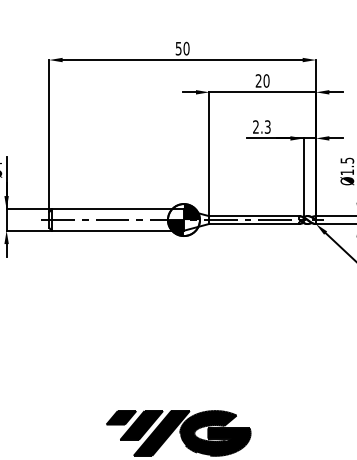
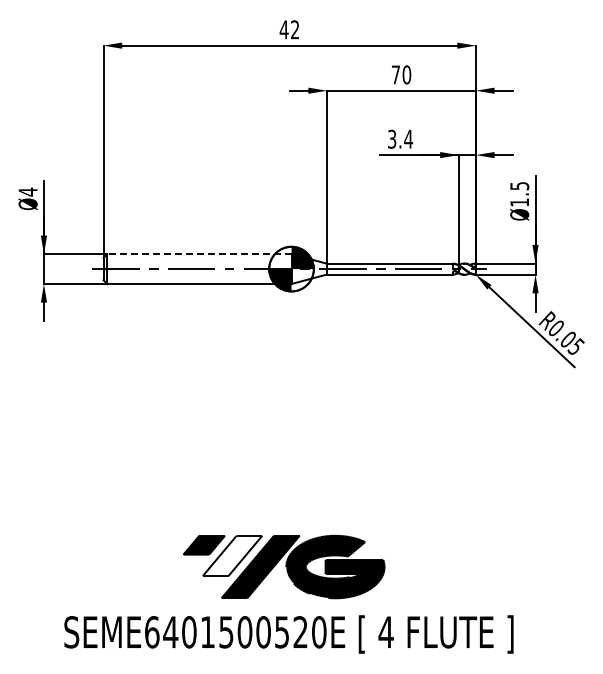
text: (182, 48) -> (289, 29), 50 -> 42
text: (258, 80) -> (395, 74), 20 -> 70
text: (261, 126) -> (400, 138), 2.3 -> 3.4
line: (117, 209) -> (198, 254), solid -> dashed
fill: (141, 425) -> (232, 555), removed

